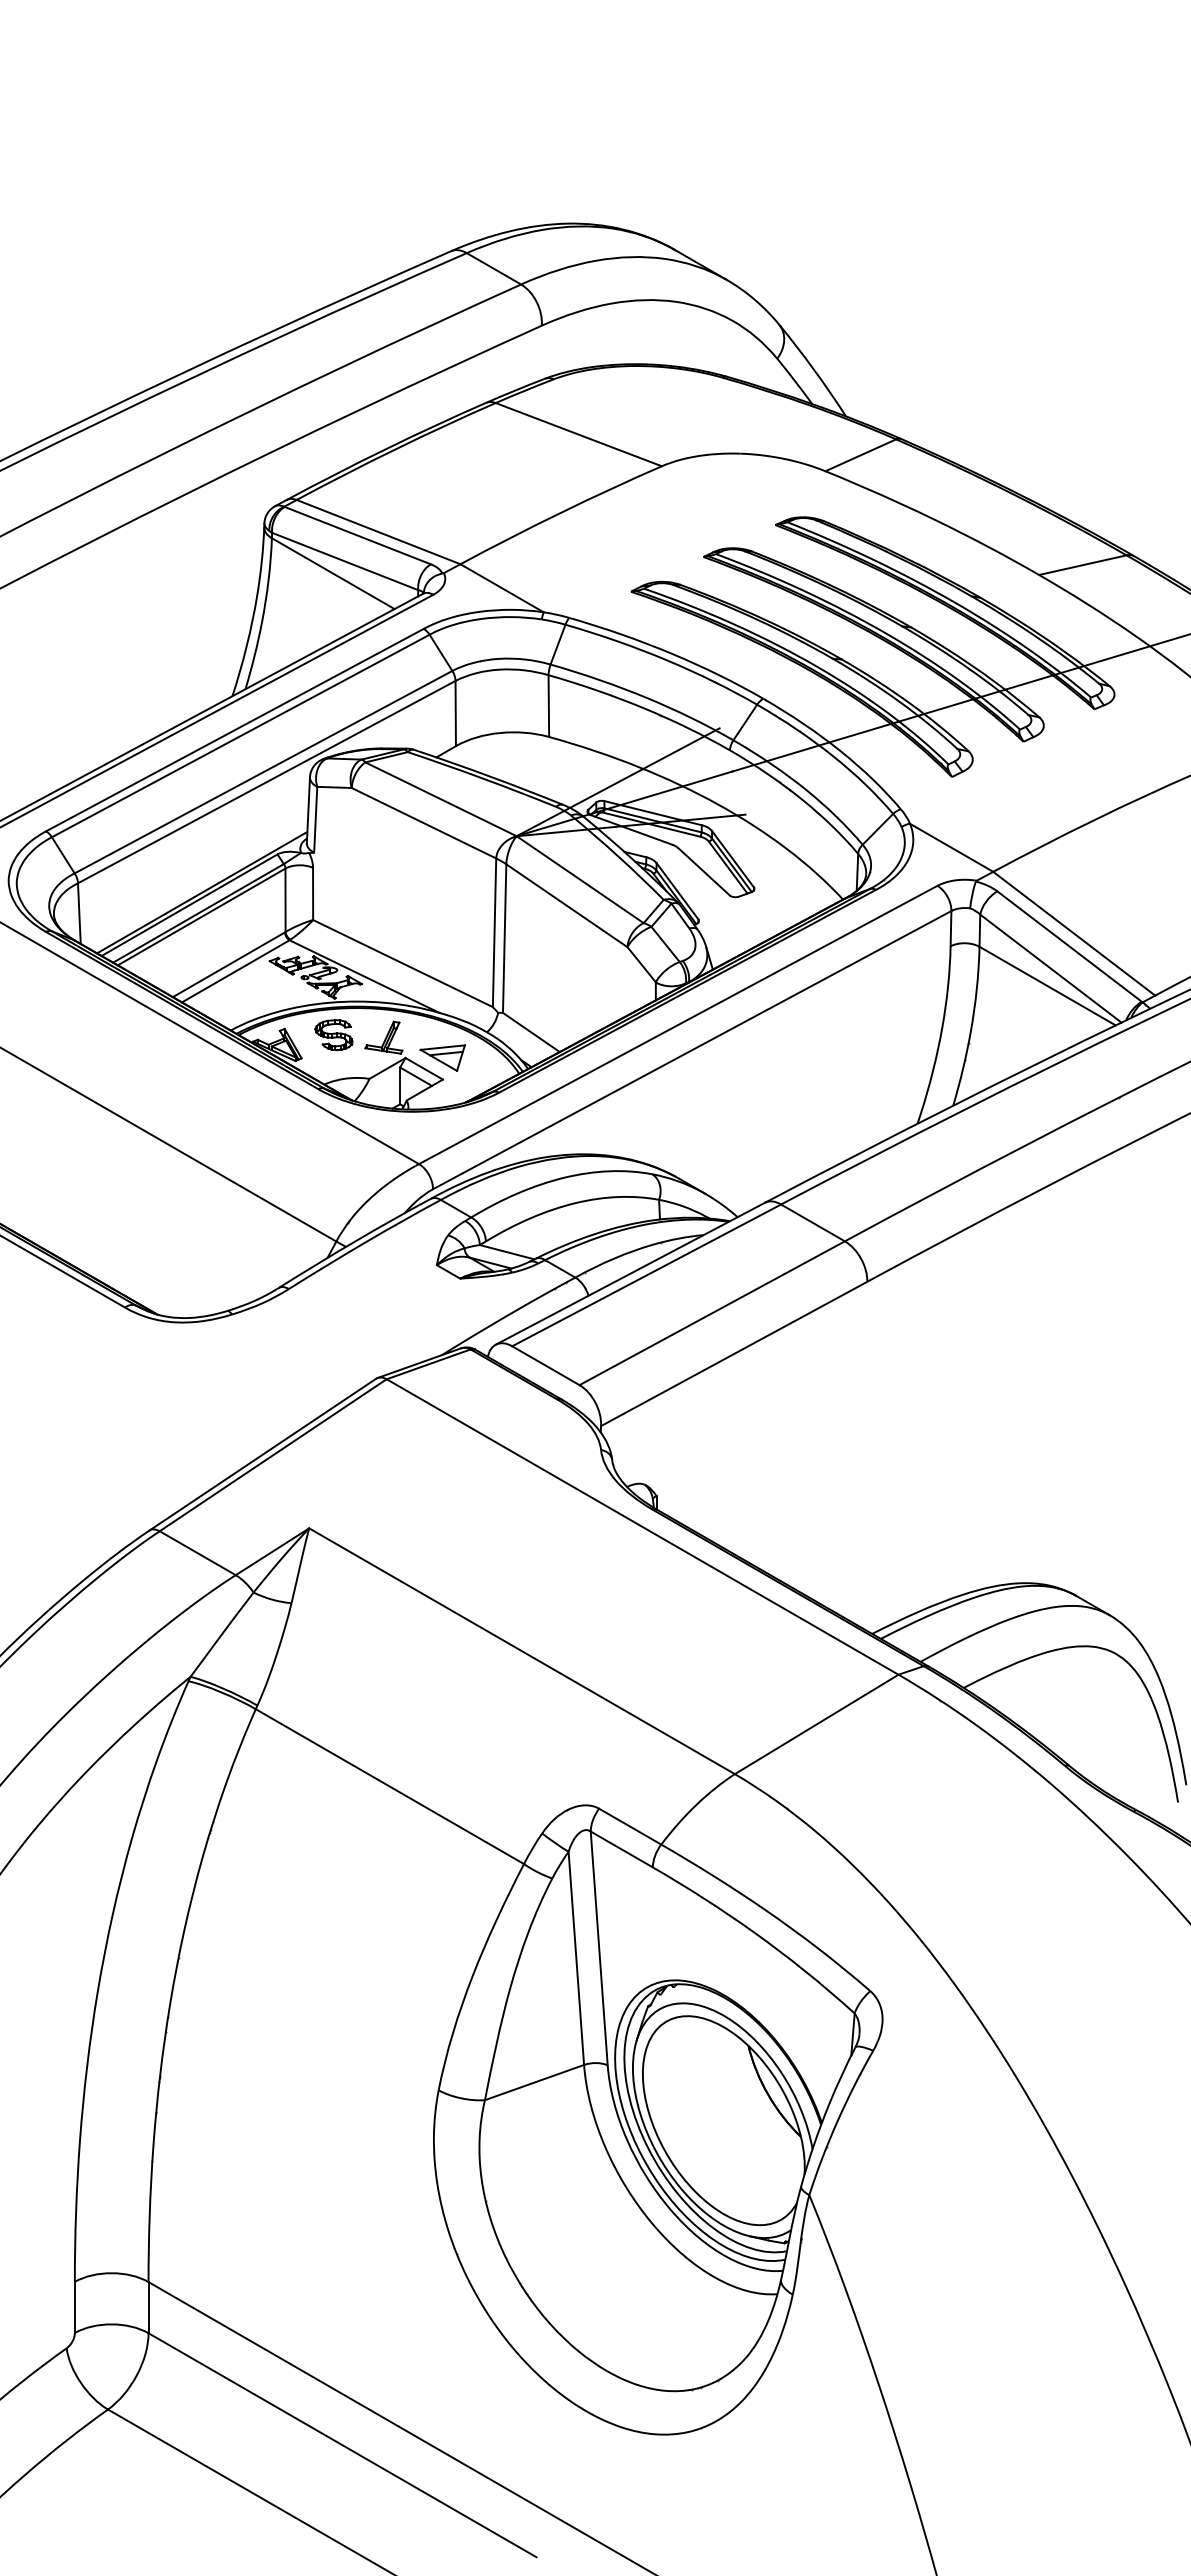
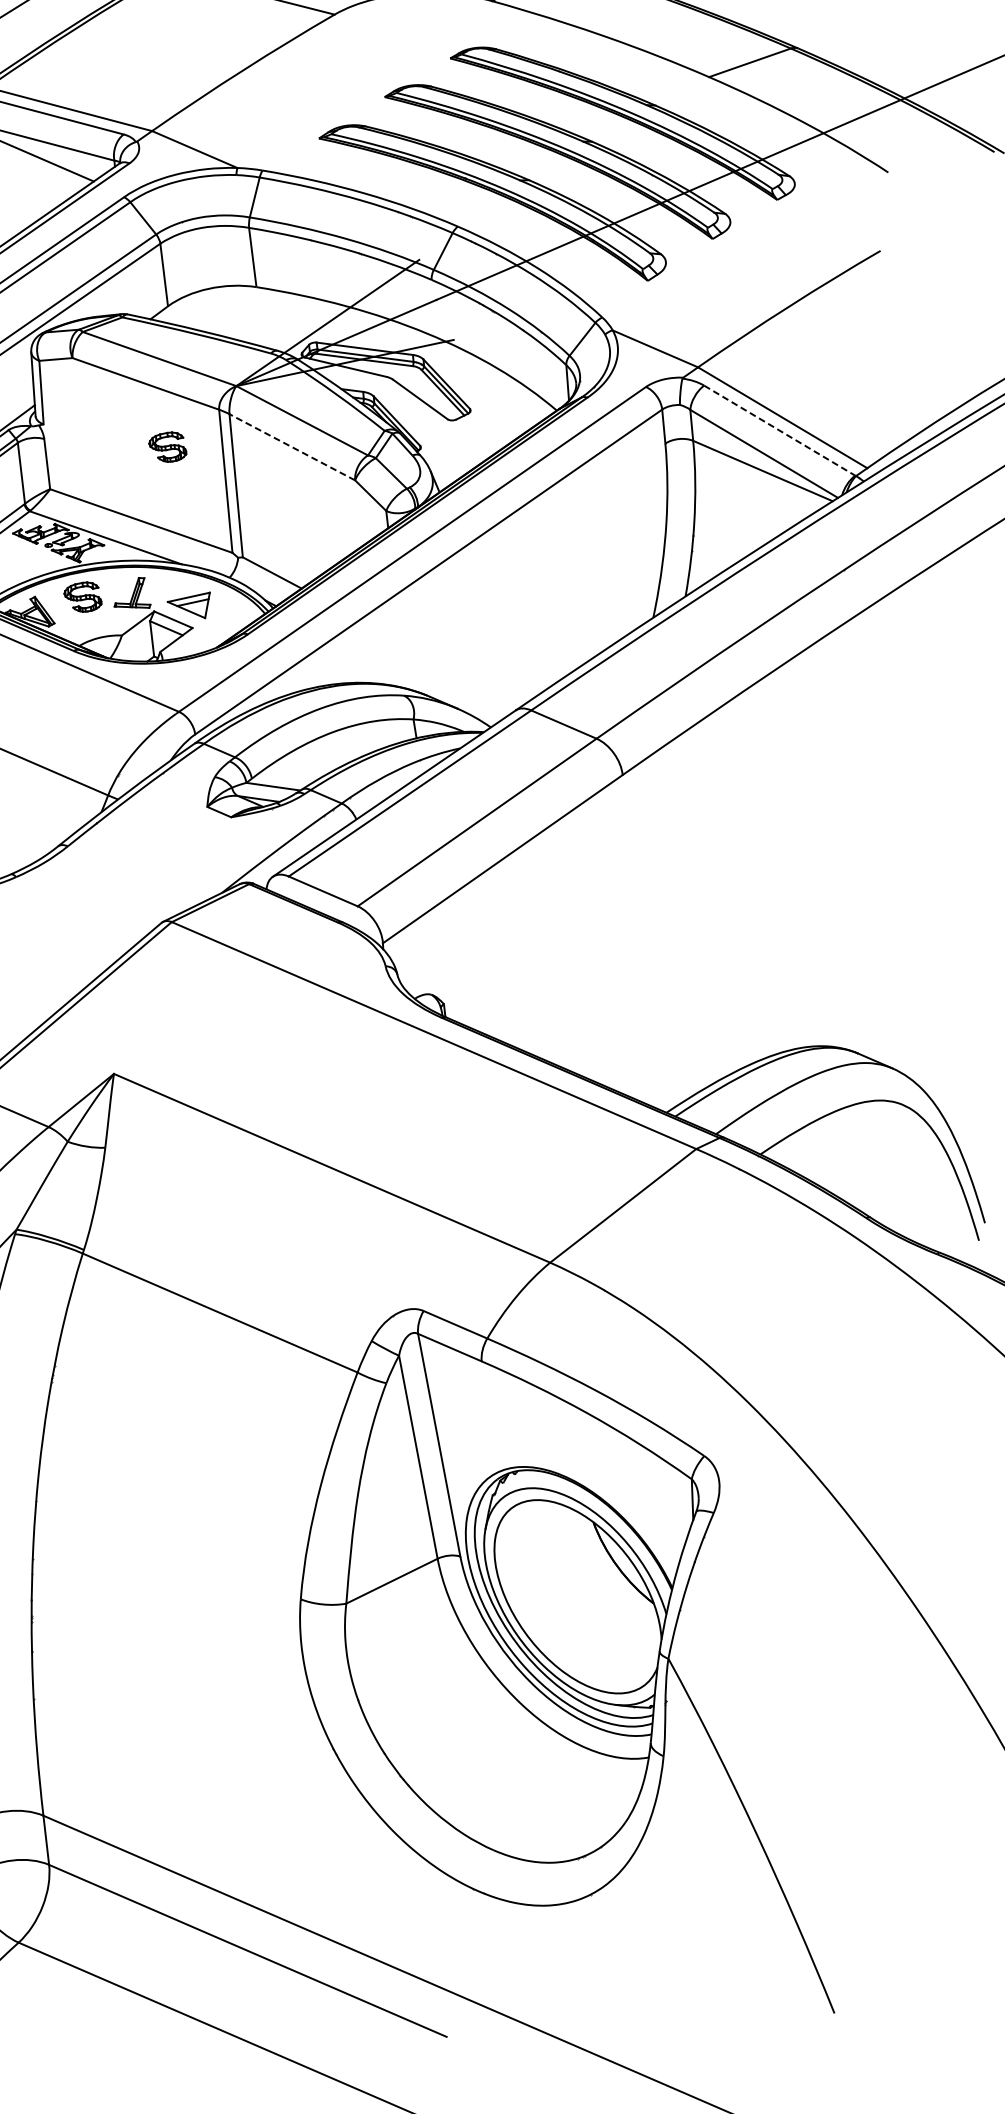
part: (438, 891) -> (167, 447), added
line: (566, 905) -> (291, 447), solid -> dashed
line: (1069, 946) -> (779, 430), solid -> dashed

